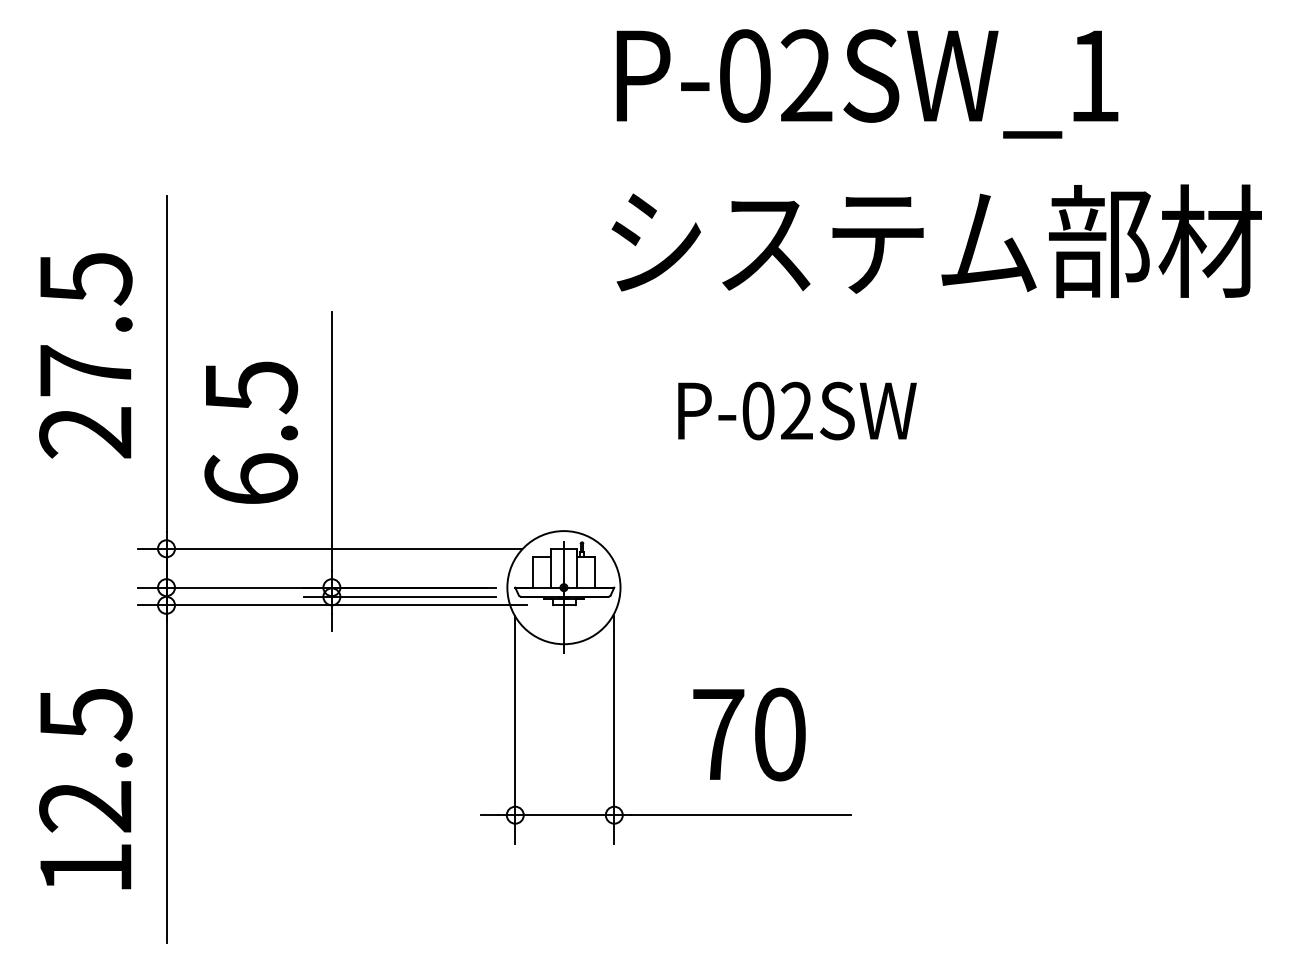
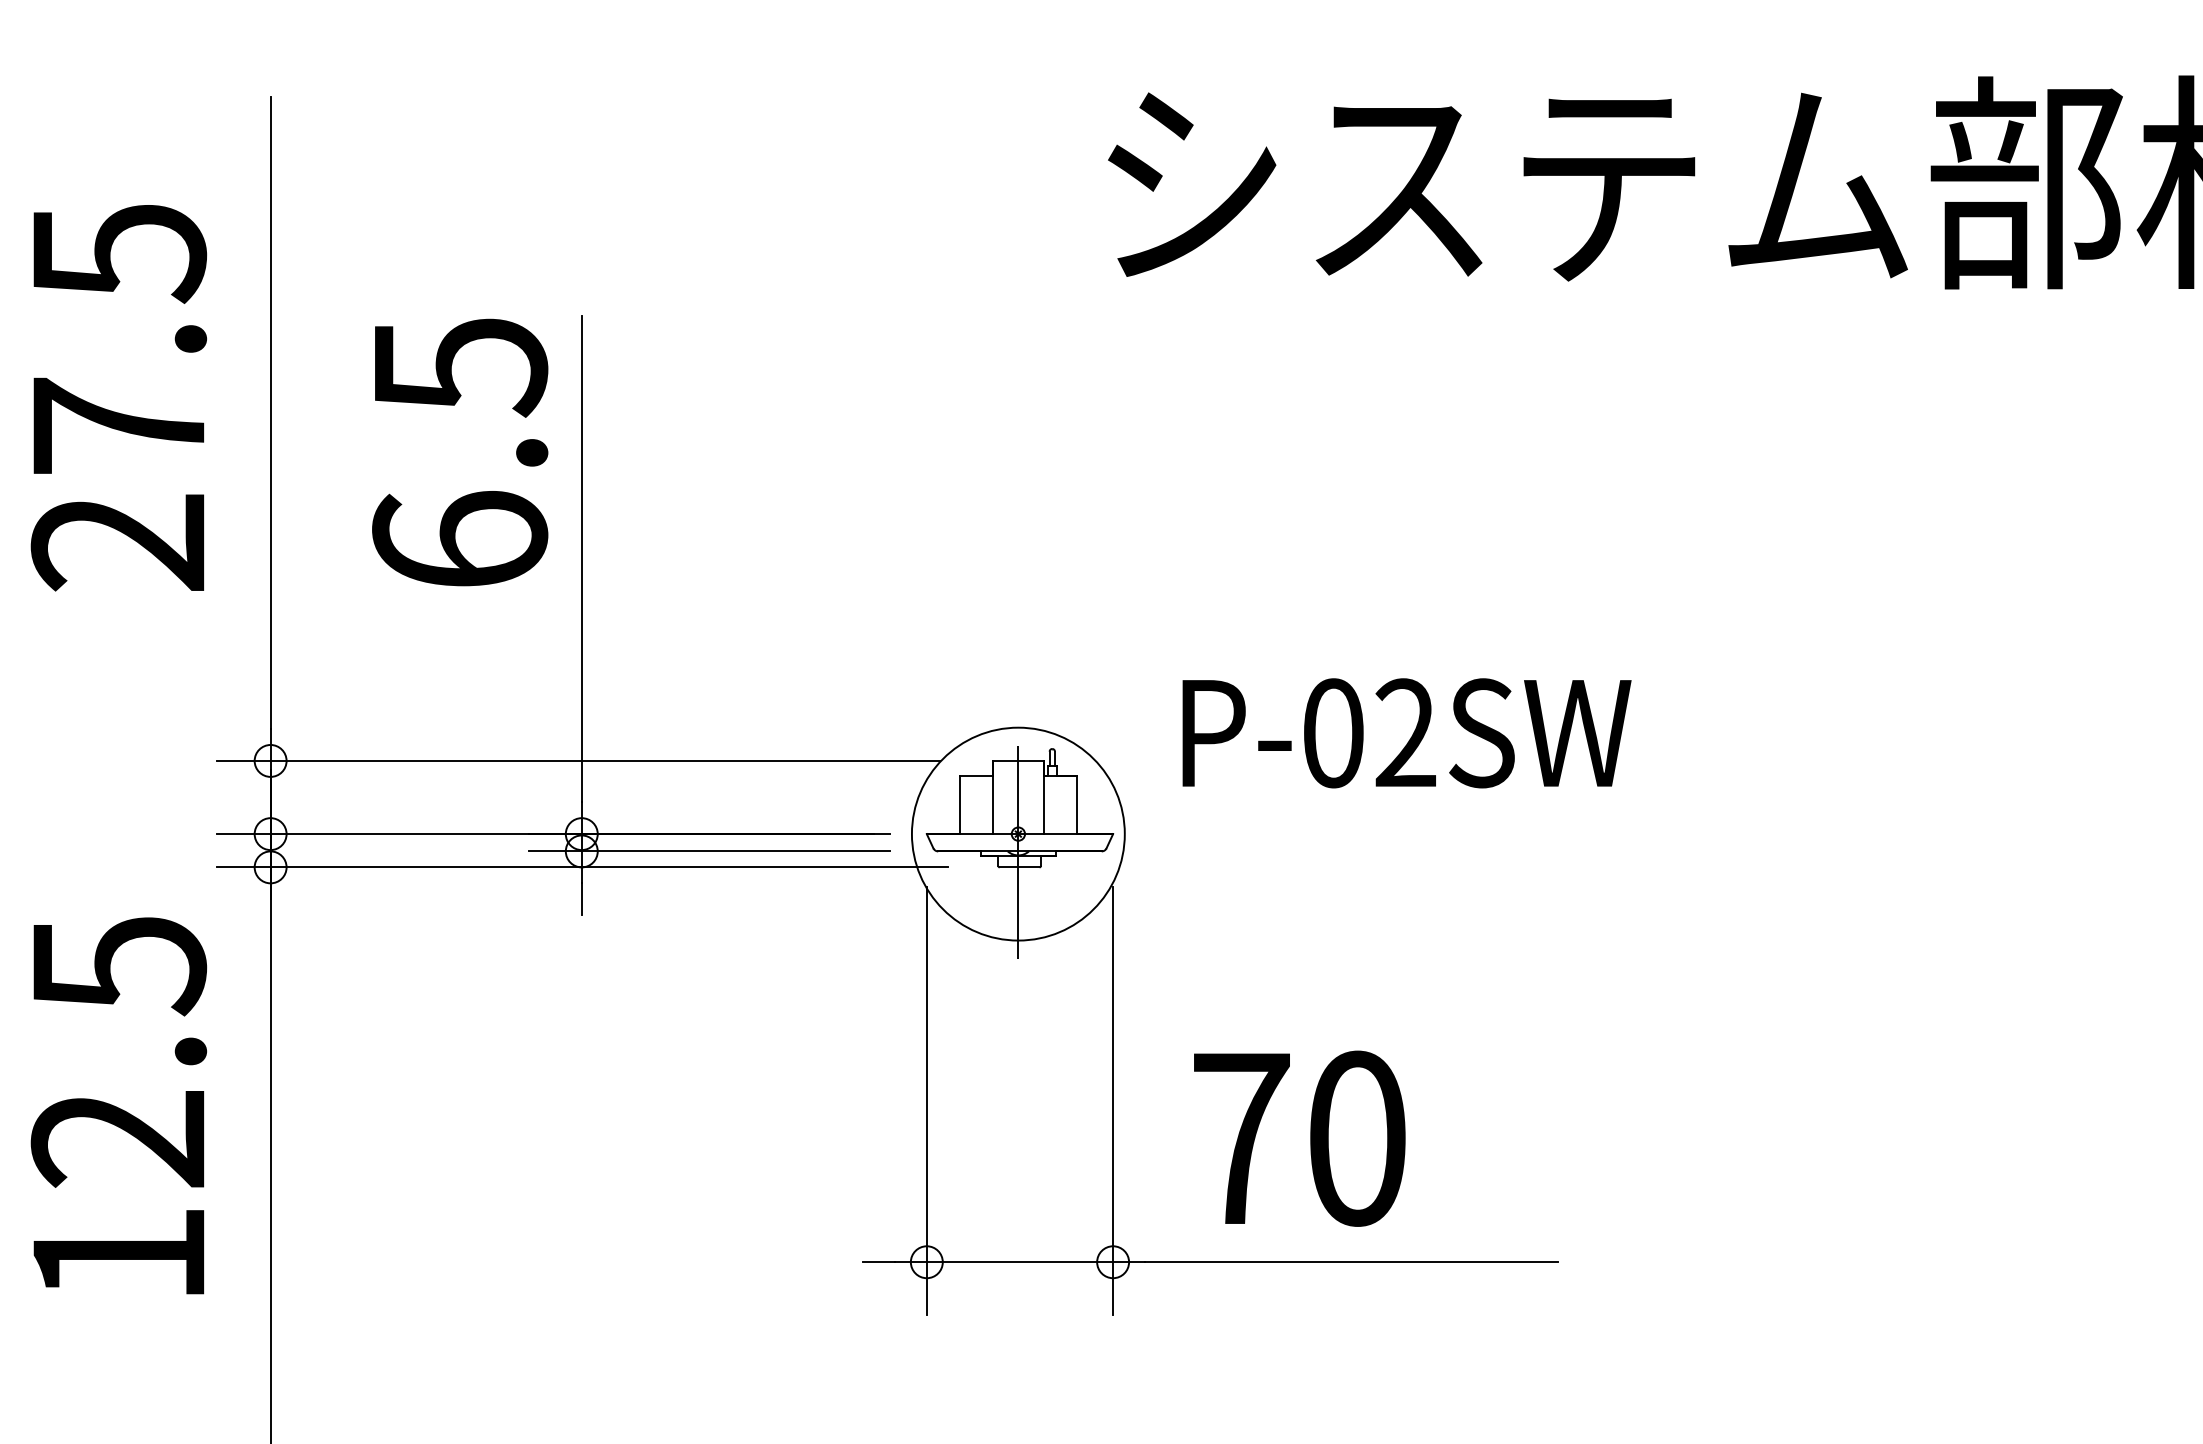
text: (797, 410) -> (1406, 732), moved
text: (251, 432) -> (460, 451), moved
text: (749, 734) -> (1299, 1138), moved
text: (85, 789) -> (118, 1106), moved

